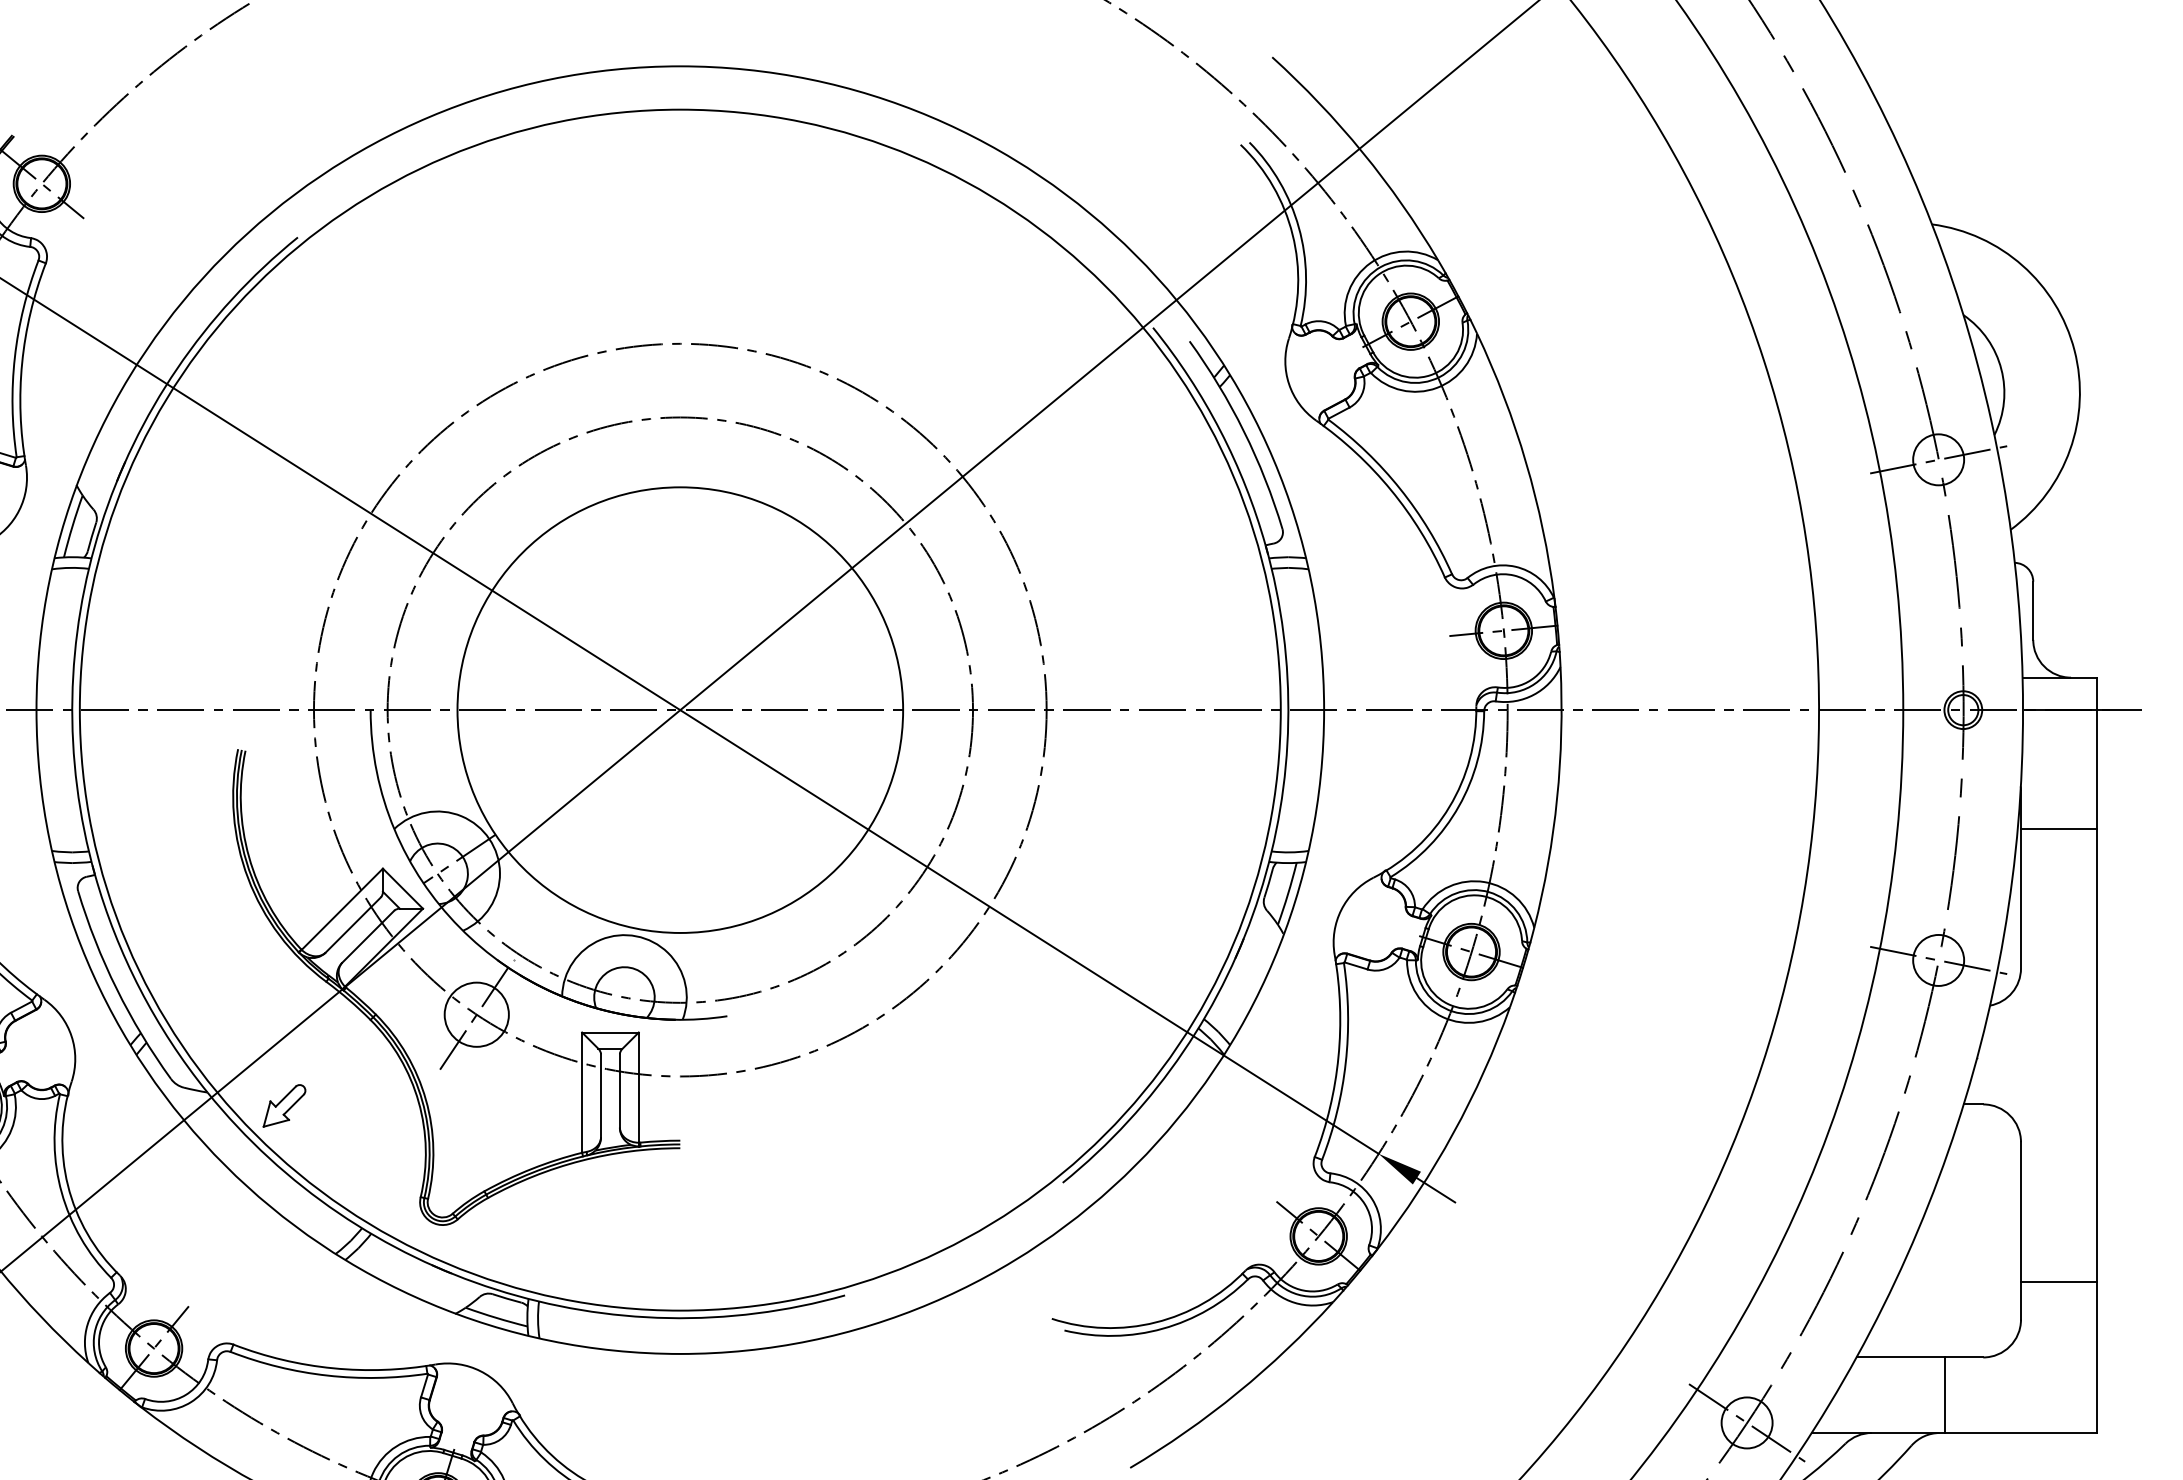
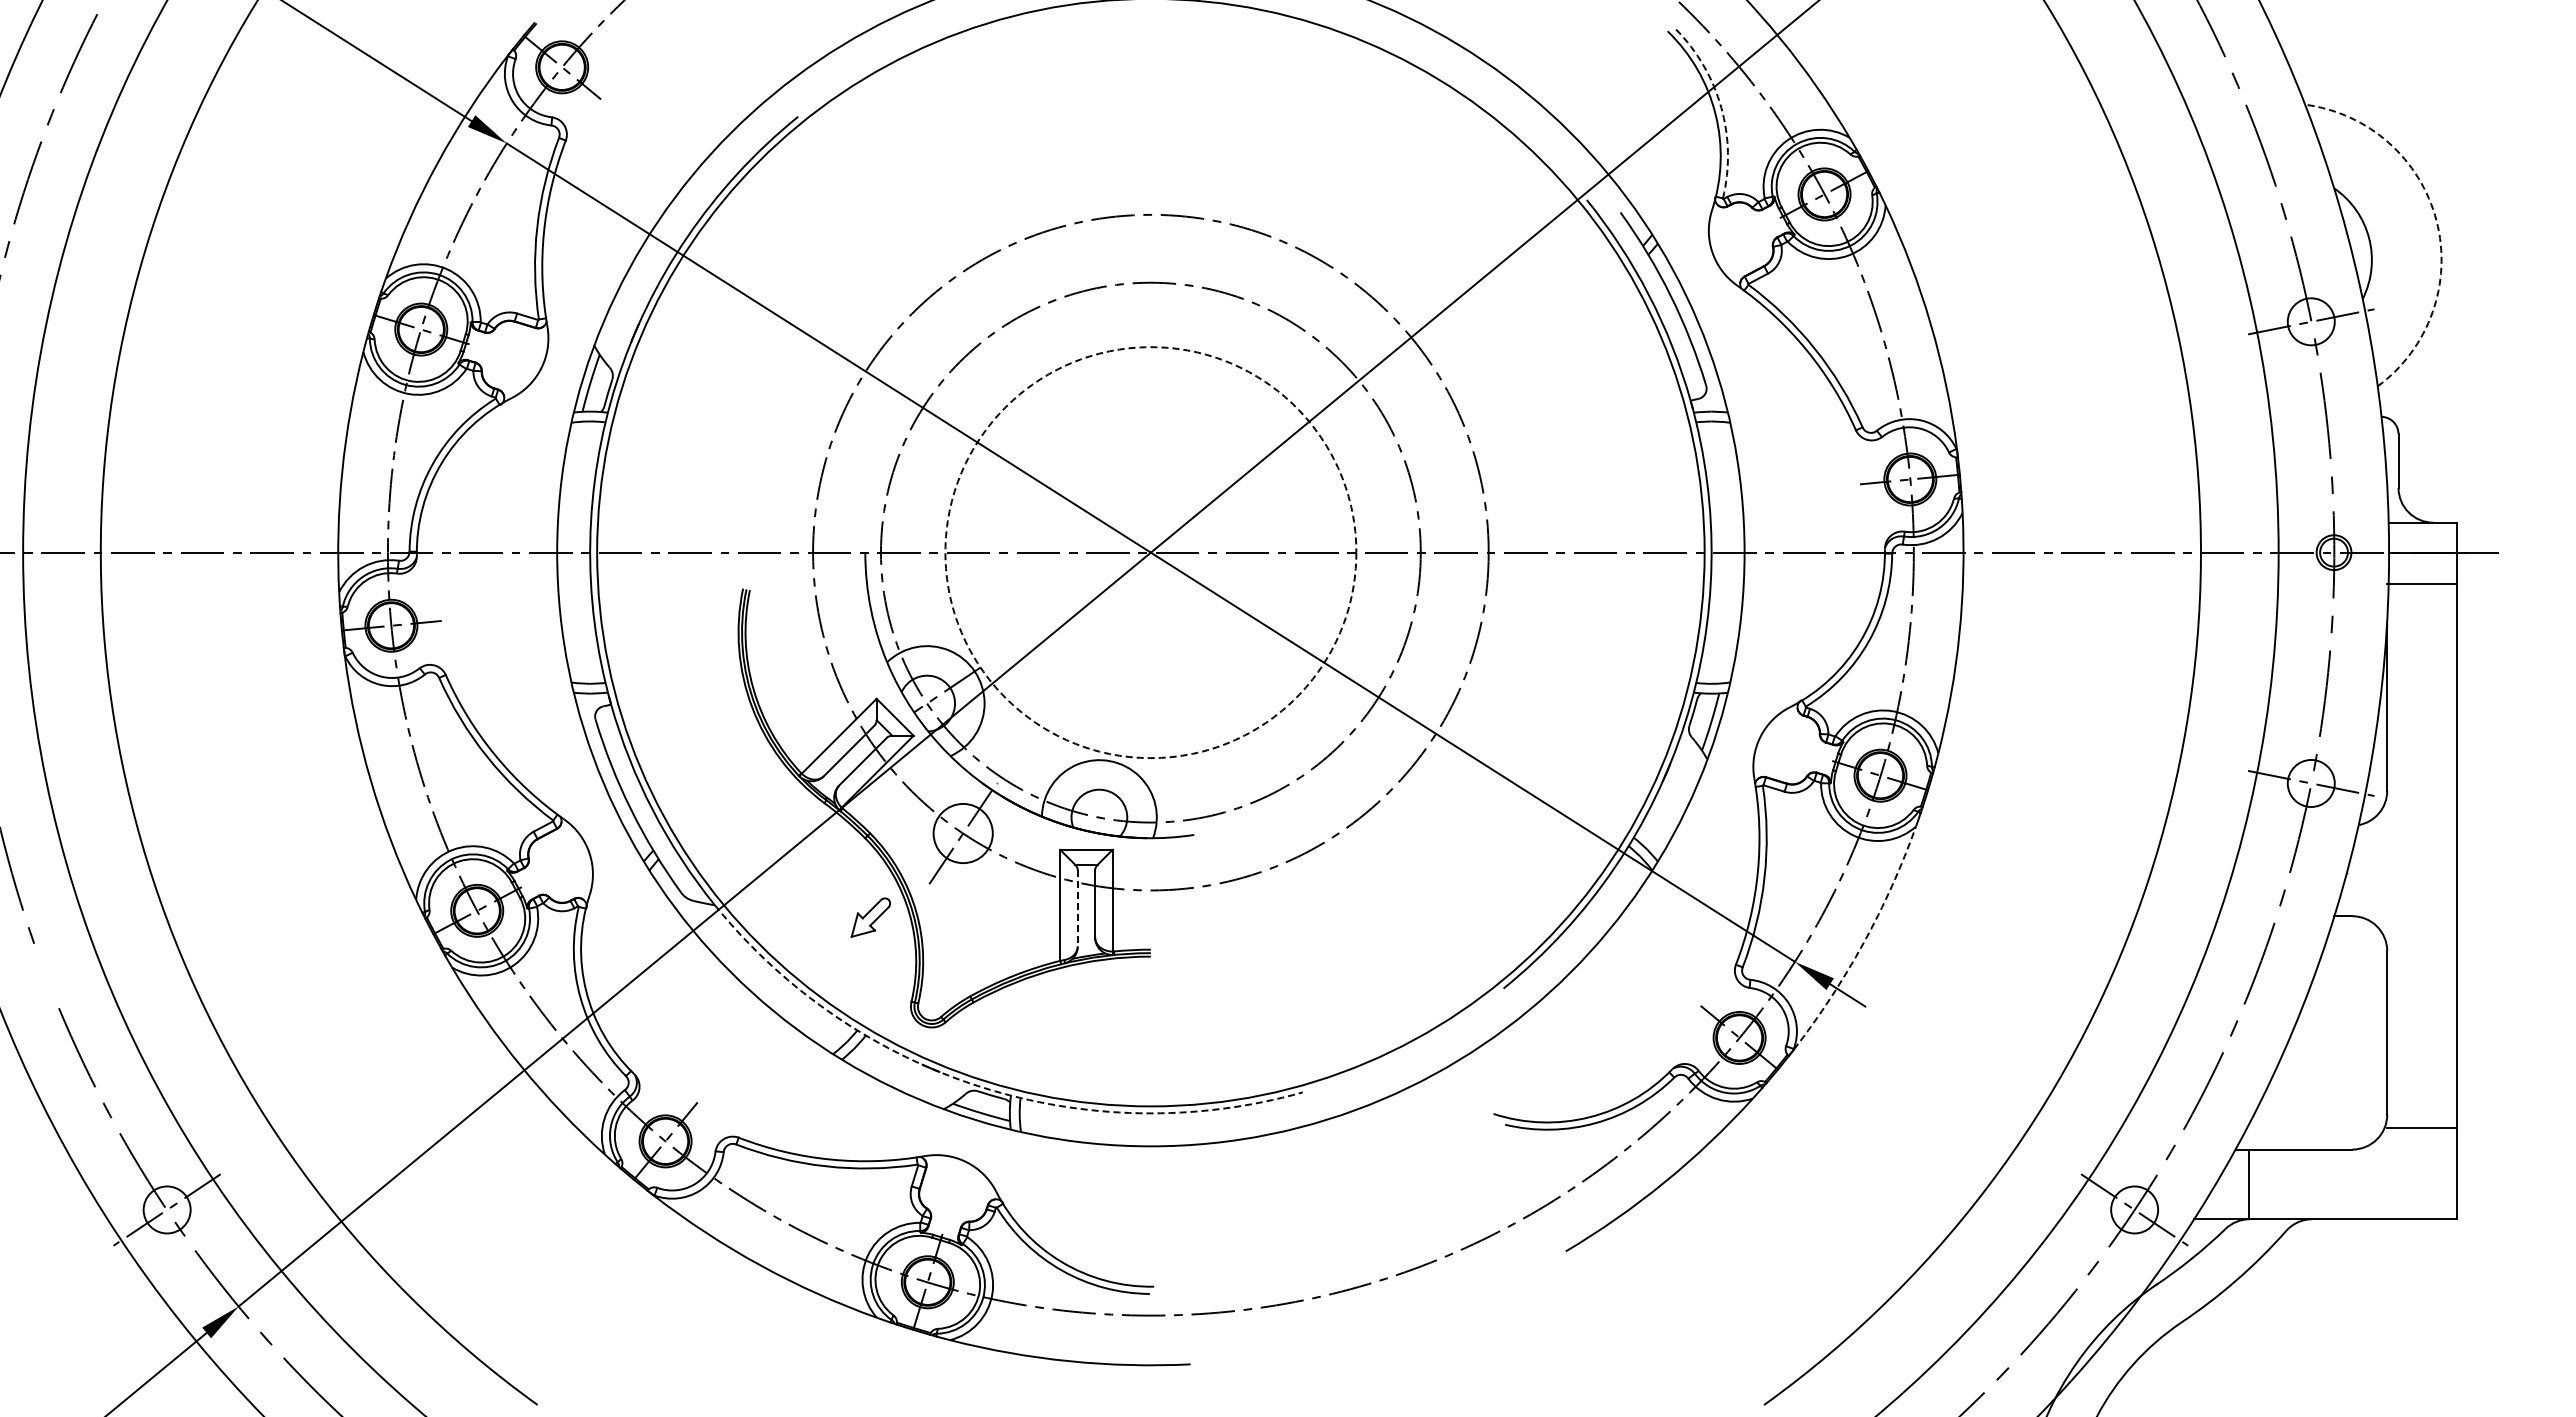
arc: (1299, 227) -> (1721, 107), solid -> dashed
arc: (2074, 349) -> (2436, 220), solid -> dashed
circle: (679, 709) -> (1150, 552), solid -> dashed
line: (2058, 829) -> (2421, 584), moved
line: (600, 1096) -> (1077, 908), solid -> dashed
part: (284, 1105) -> (870, 917), moved
arc: (1453, 1132) -> (1863, 942), solid -> dashed
line: (2058, 1281) -> (2421, 1127), moved
arc: (495, 1289) -> (980, 1086), solid -> dashed
line: (1945, 1395) -> (2248, 1184), moved

